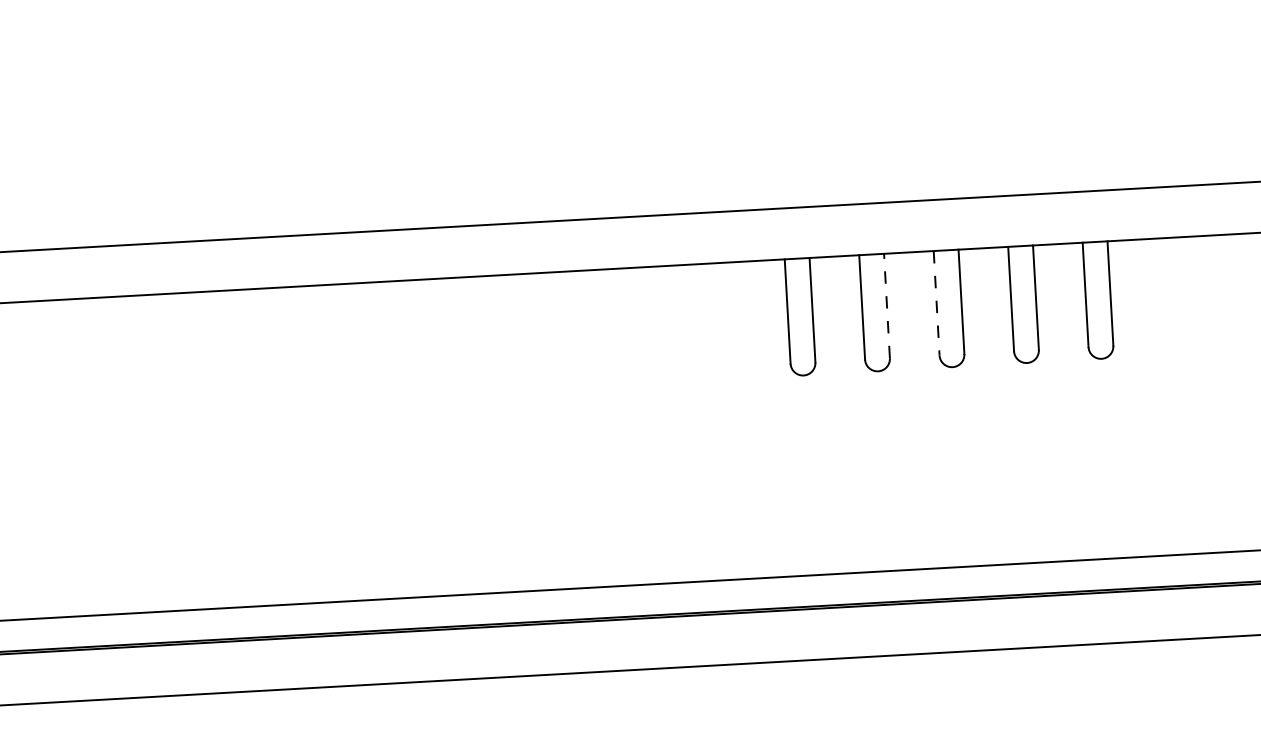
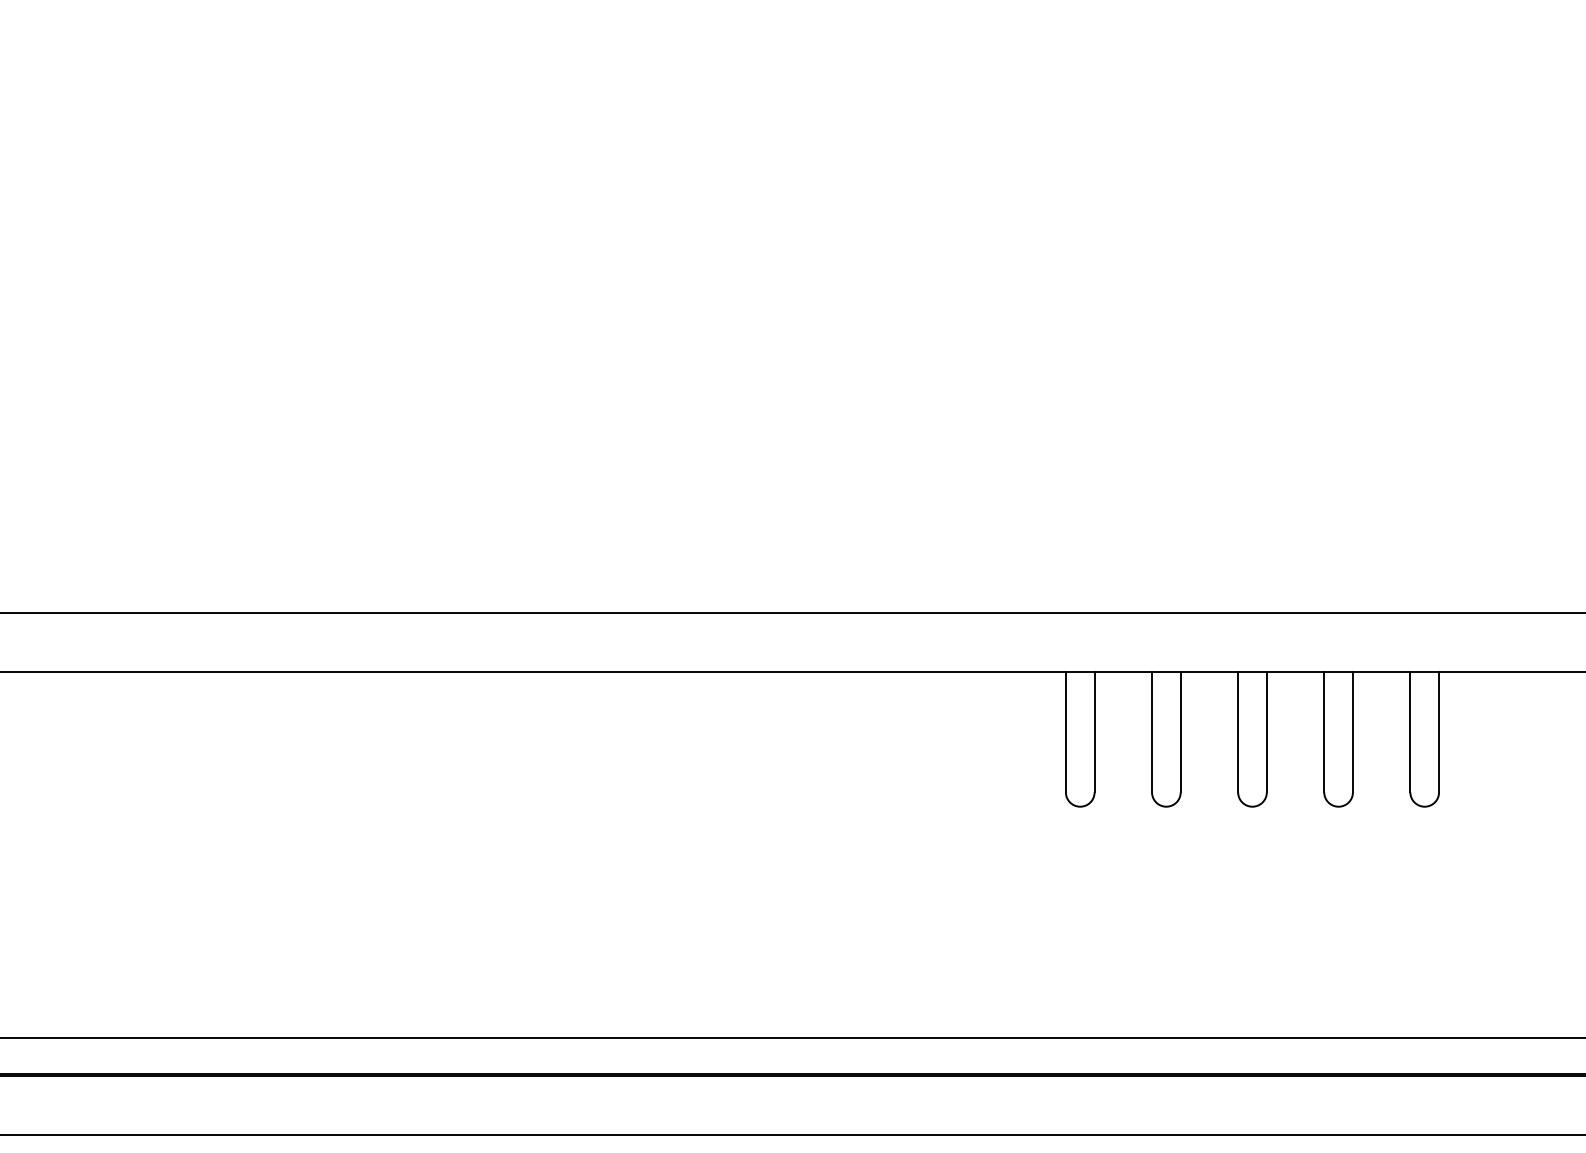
line: (936, 303) -> (1238, 732), dashed -> solid
line: (886, 305) -> (1180, 731), dashed -> solid

